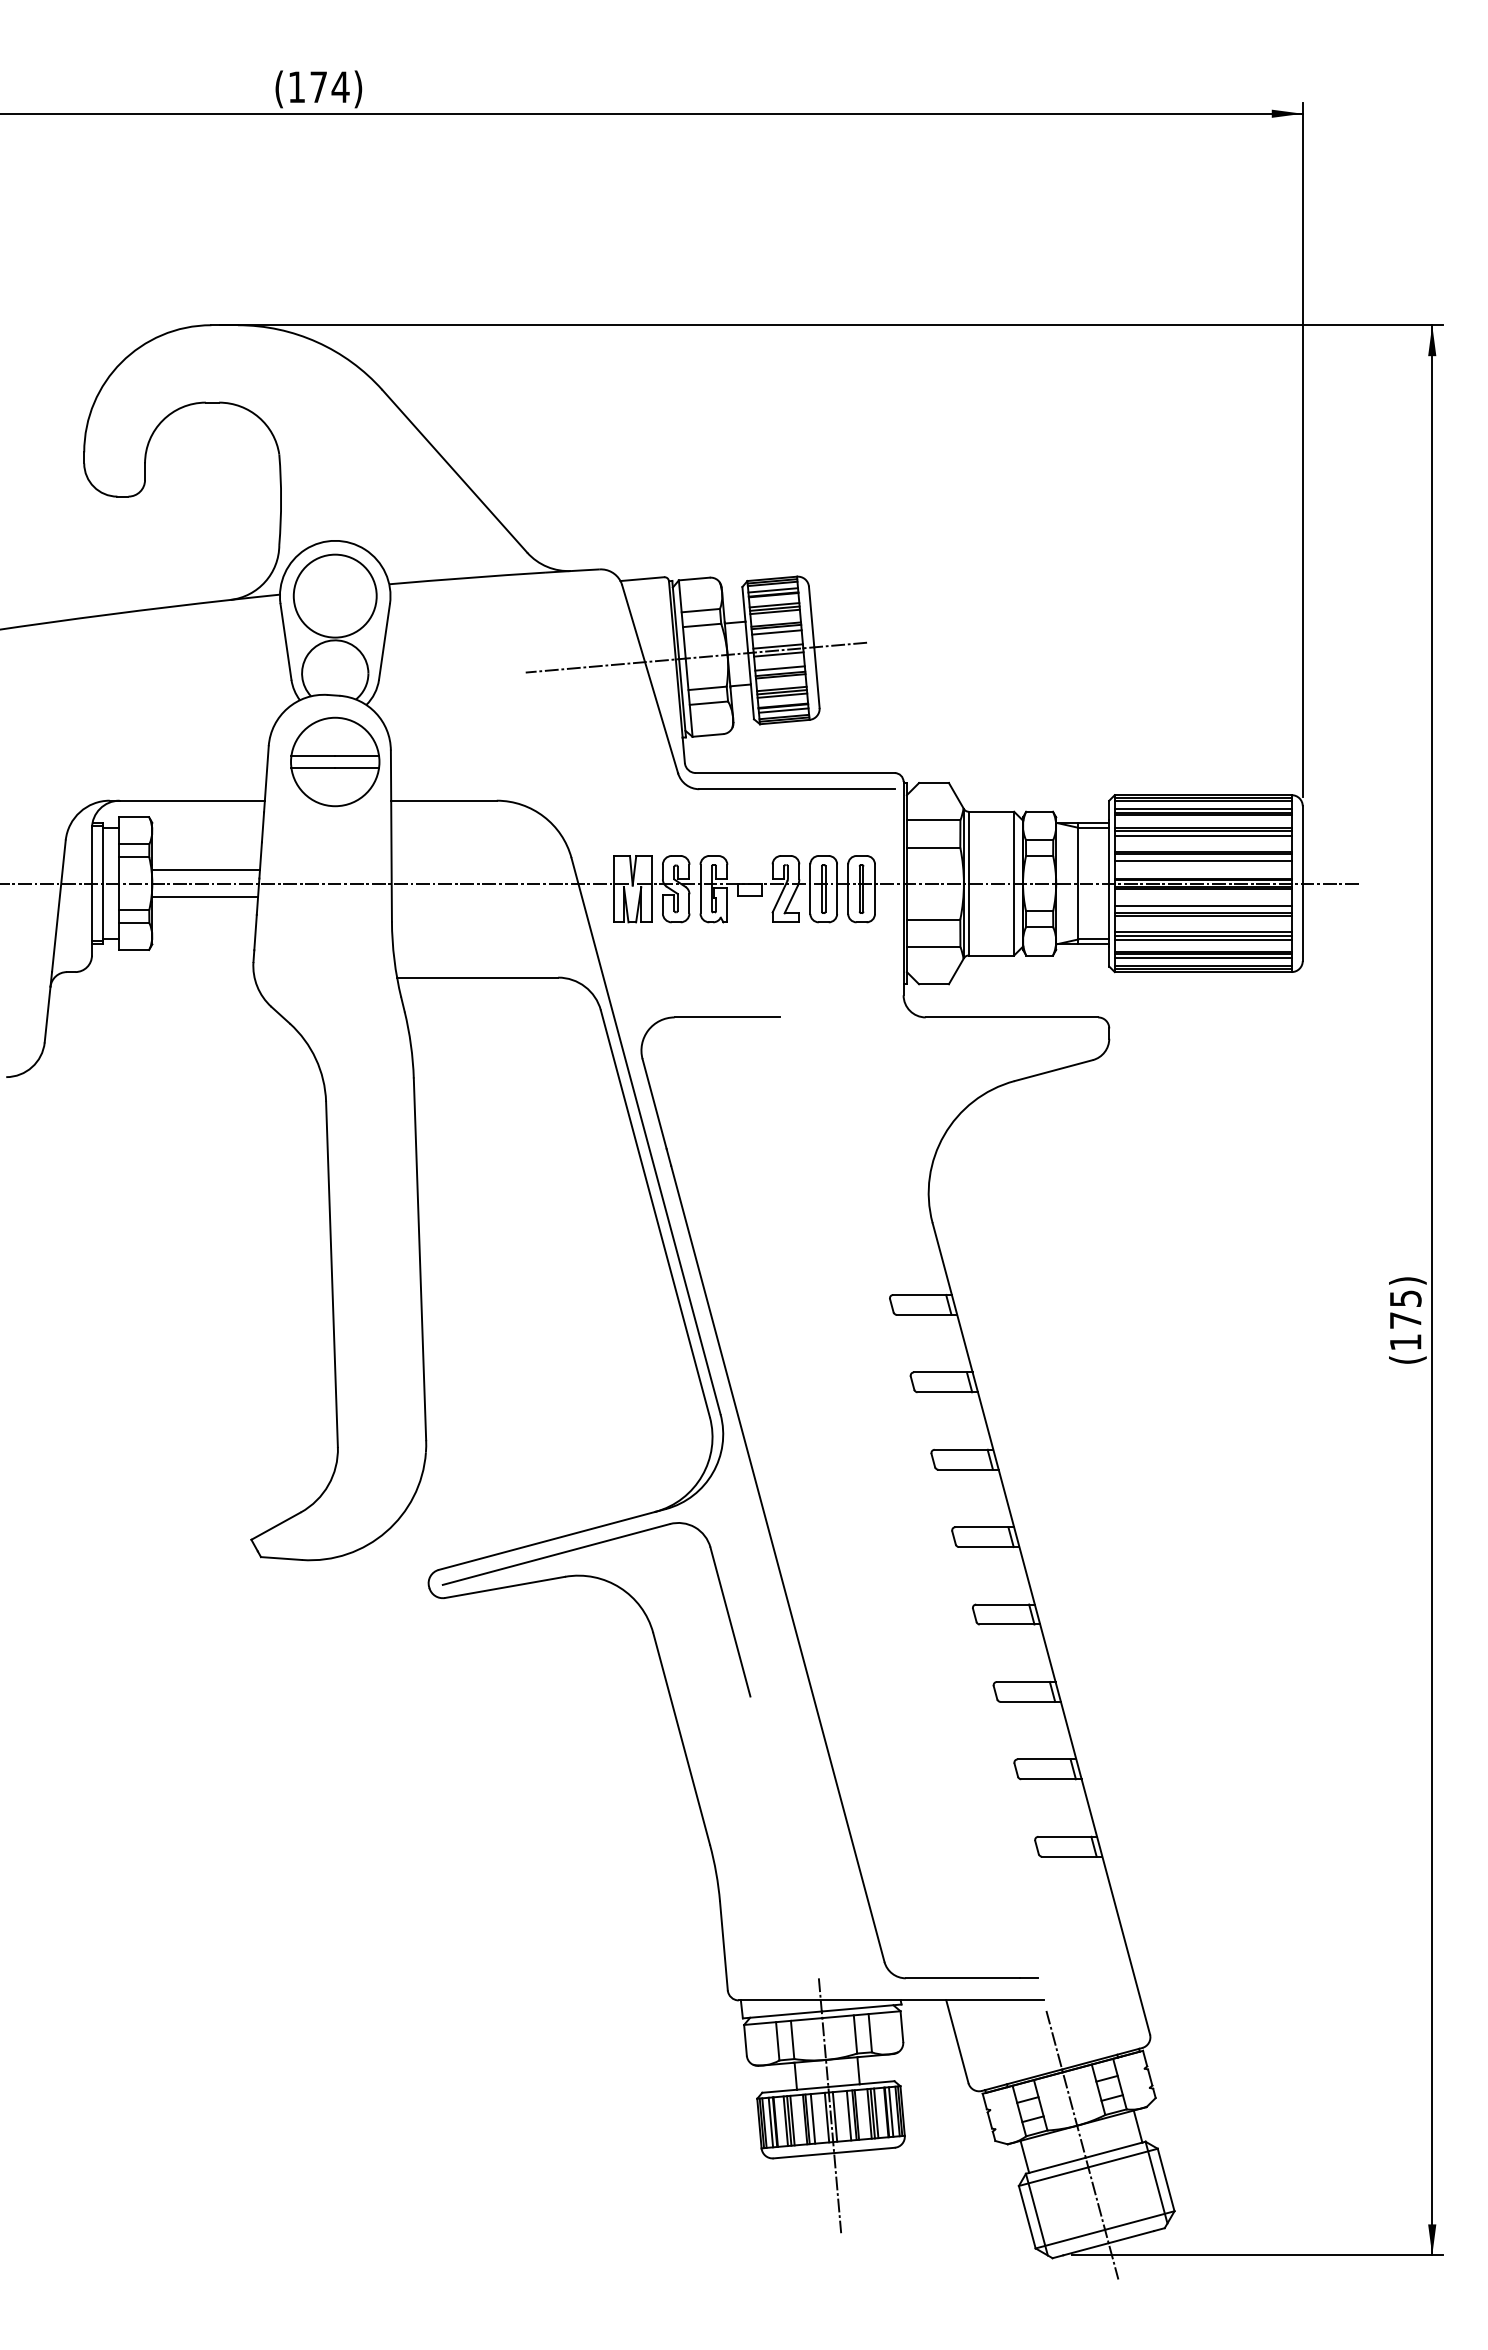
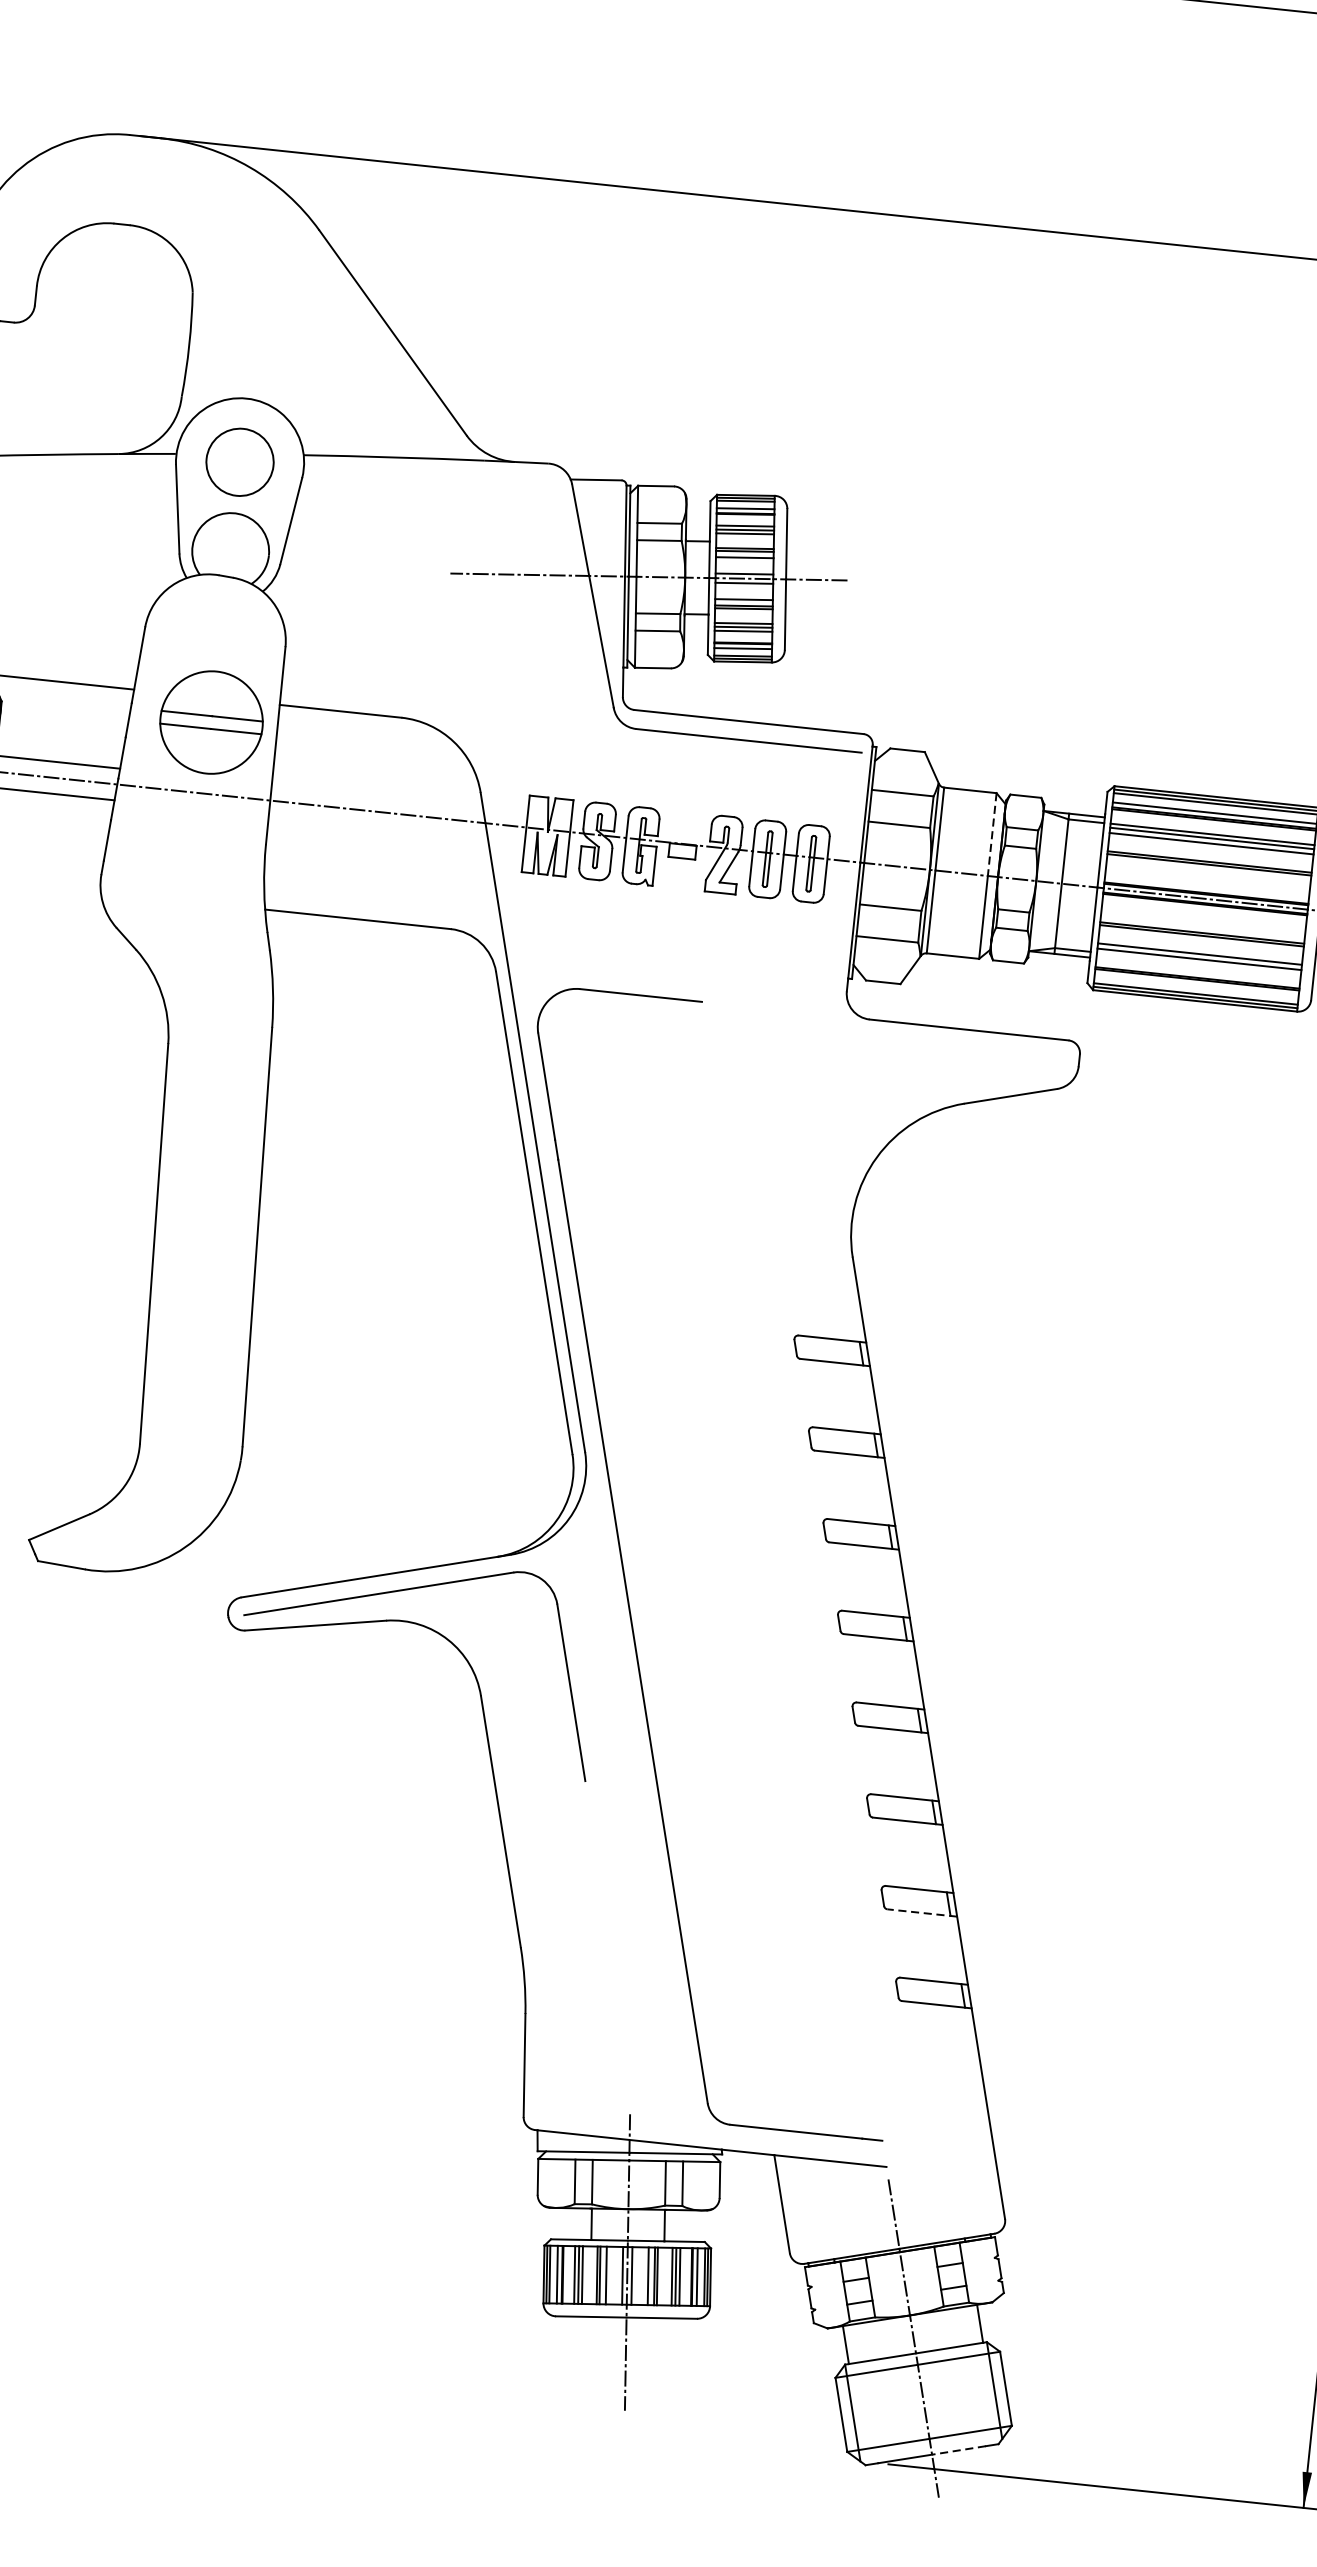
circle: (334, 595) -> (239, 461), size x0.7
part: (335, 761) -> (211, 722), moved
line: (1014, 847) -> (992, 834), solid -> dashed
line: (1202, 861) -> (1207, 873), removed
line: (1202, 906) -> (1202, 925), removed
line: (1202, 939) -> (1198, 963), removed
line: (1202, 958) -> (1195, 985), removed
line: (1050, 1779) -> (921, 1913), solid -> dashed
line: (1130, 2237) -> (957, 2450), solid -> dashed

